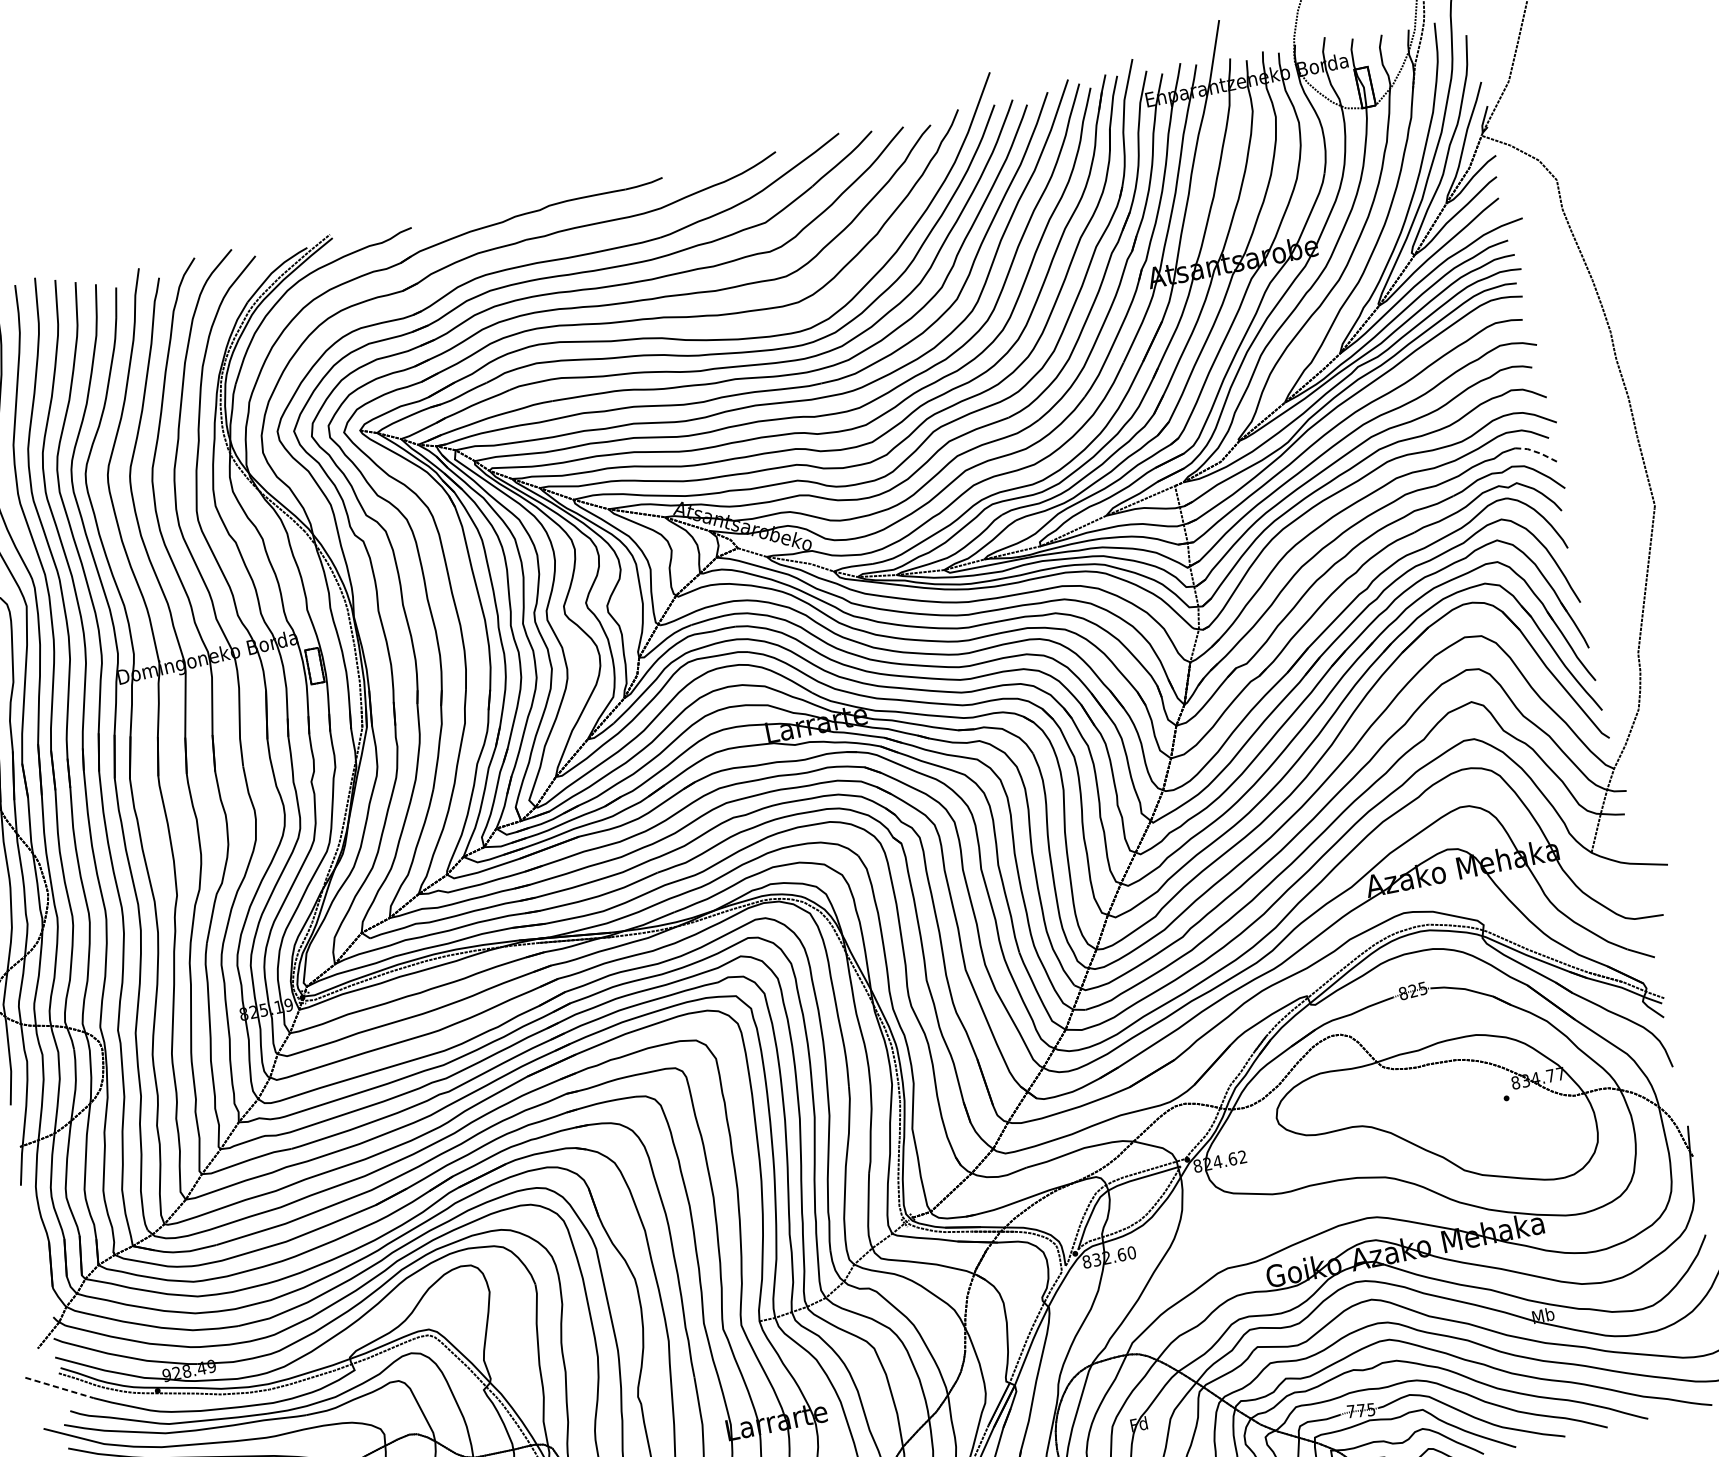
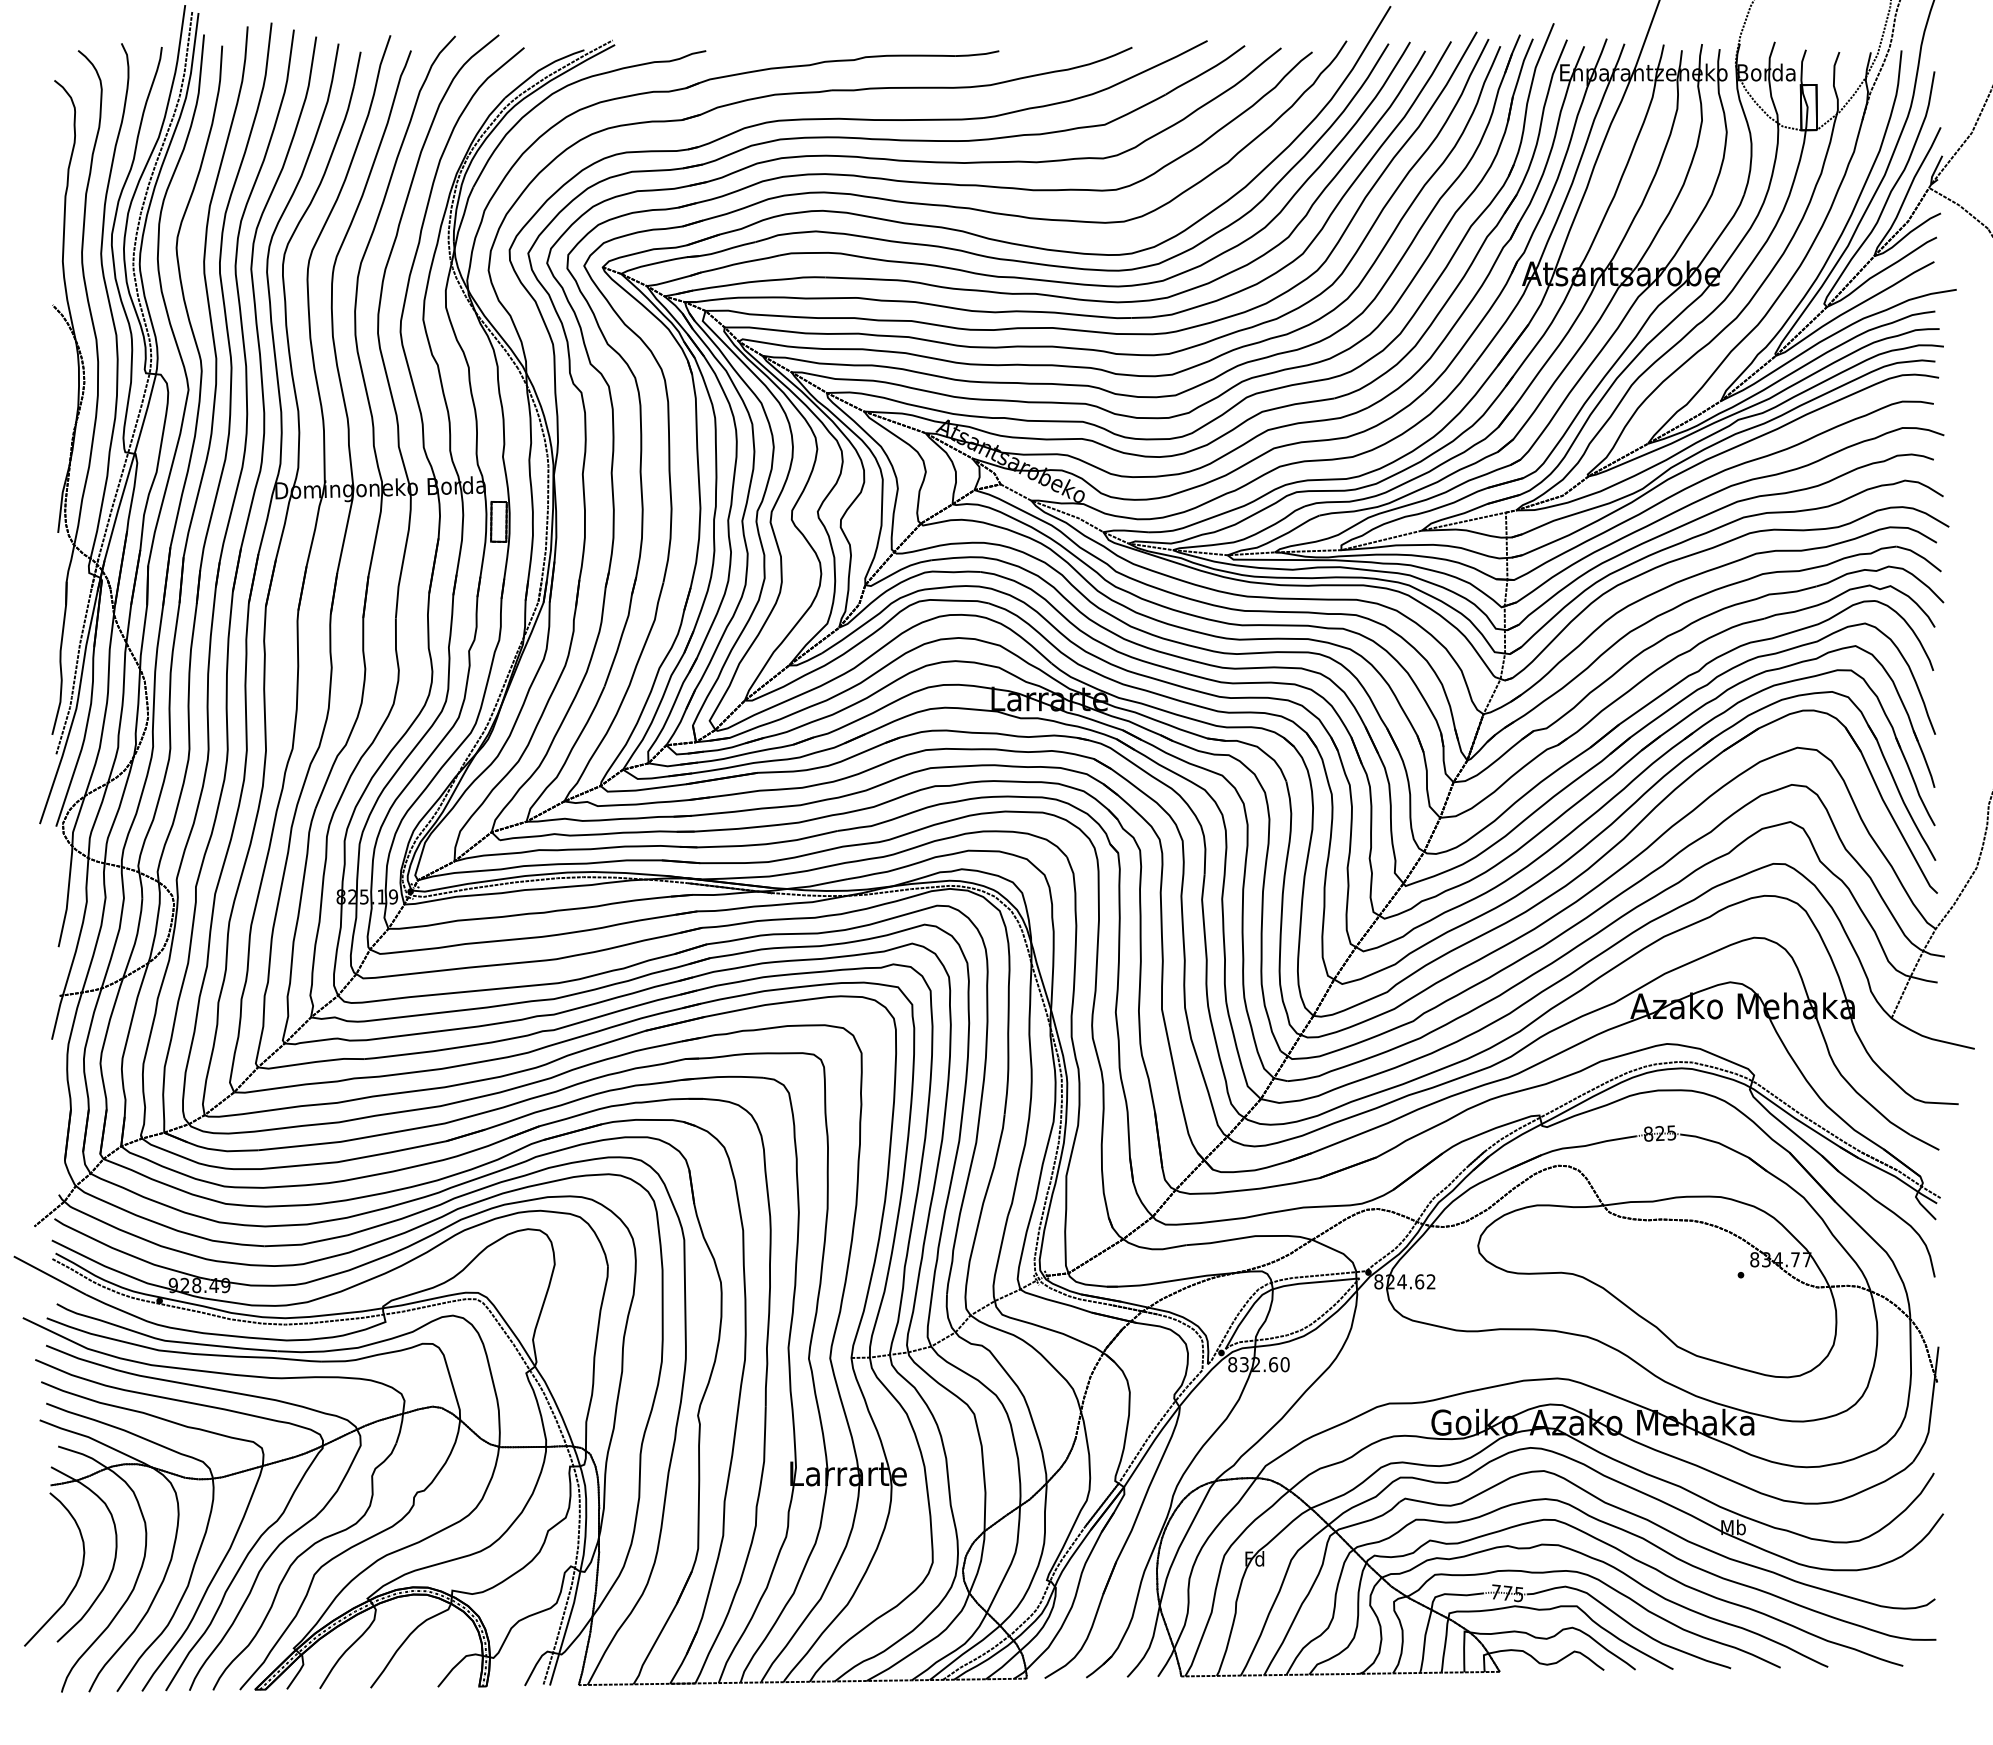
line: (1537, 452) -> (1920, 556), dashed -> solid
line: (59, 1387) -> (49, 1275), dashed -> solid

